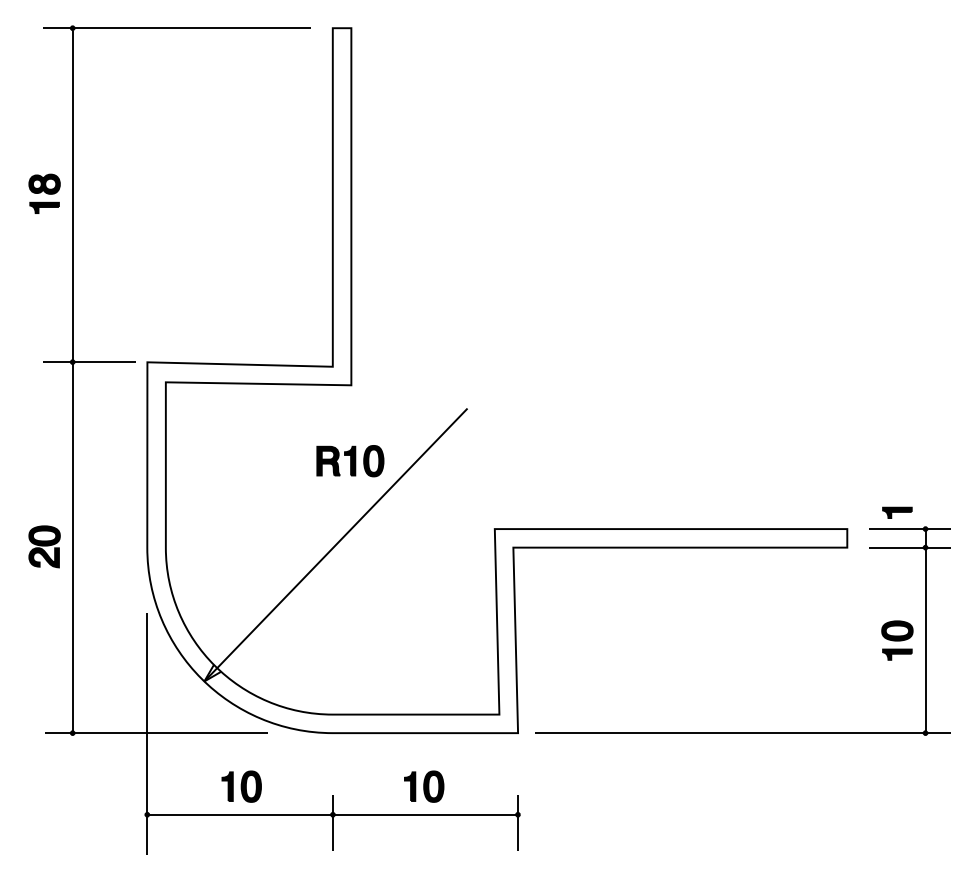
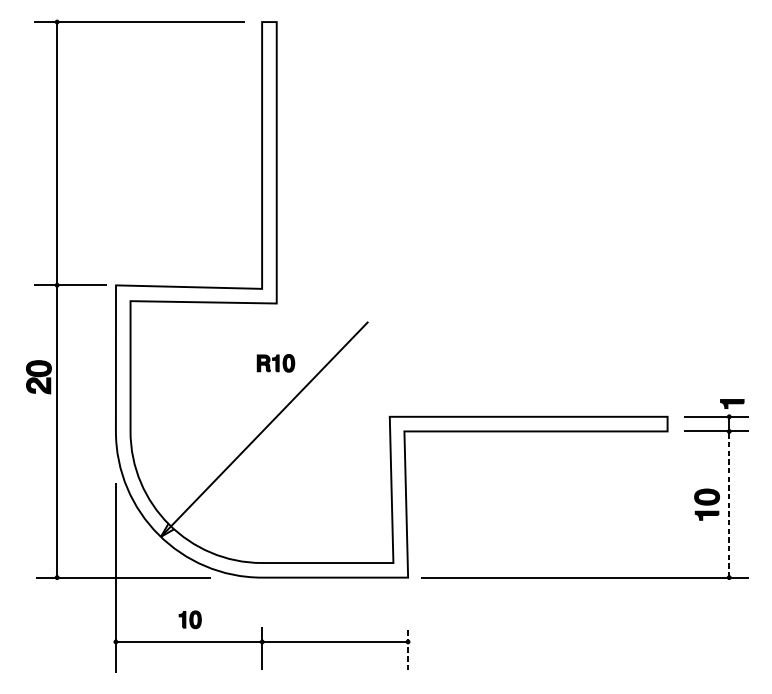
part: (44, 193) -> (34, 152), removed
part: (350, 461) -> (276, 363), size x0.7
part: (897, 512) -> (732, 403), moved
part: (44, 546) -> (38, 376), moved
line: (925, 640) -> (729, 504), solid -> dashed
part: (241, 786) -> (190, 619), size x0.7
part: (424, 786) -> (334, 619), removed
line: (518, 823) -> (408, 648), solid -> dashed

